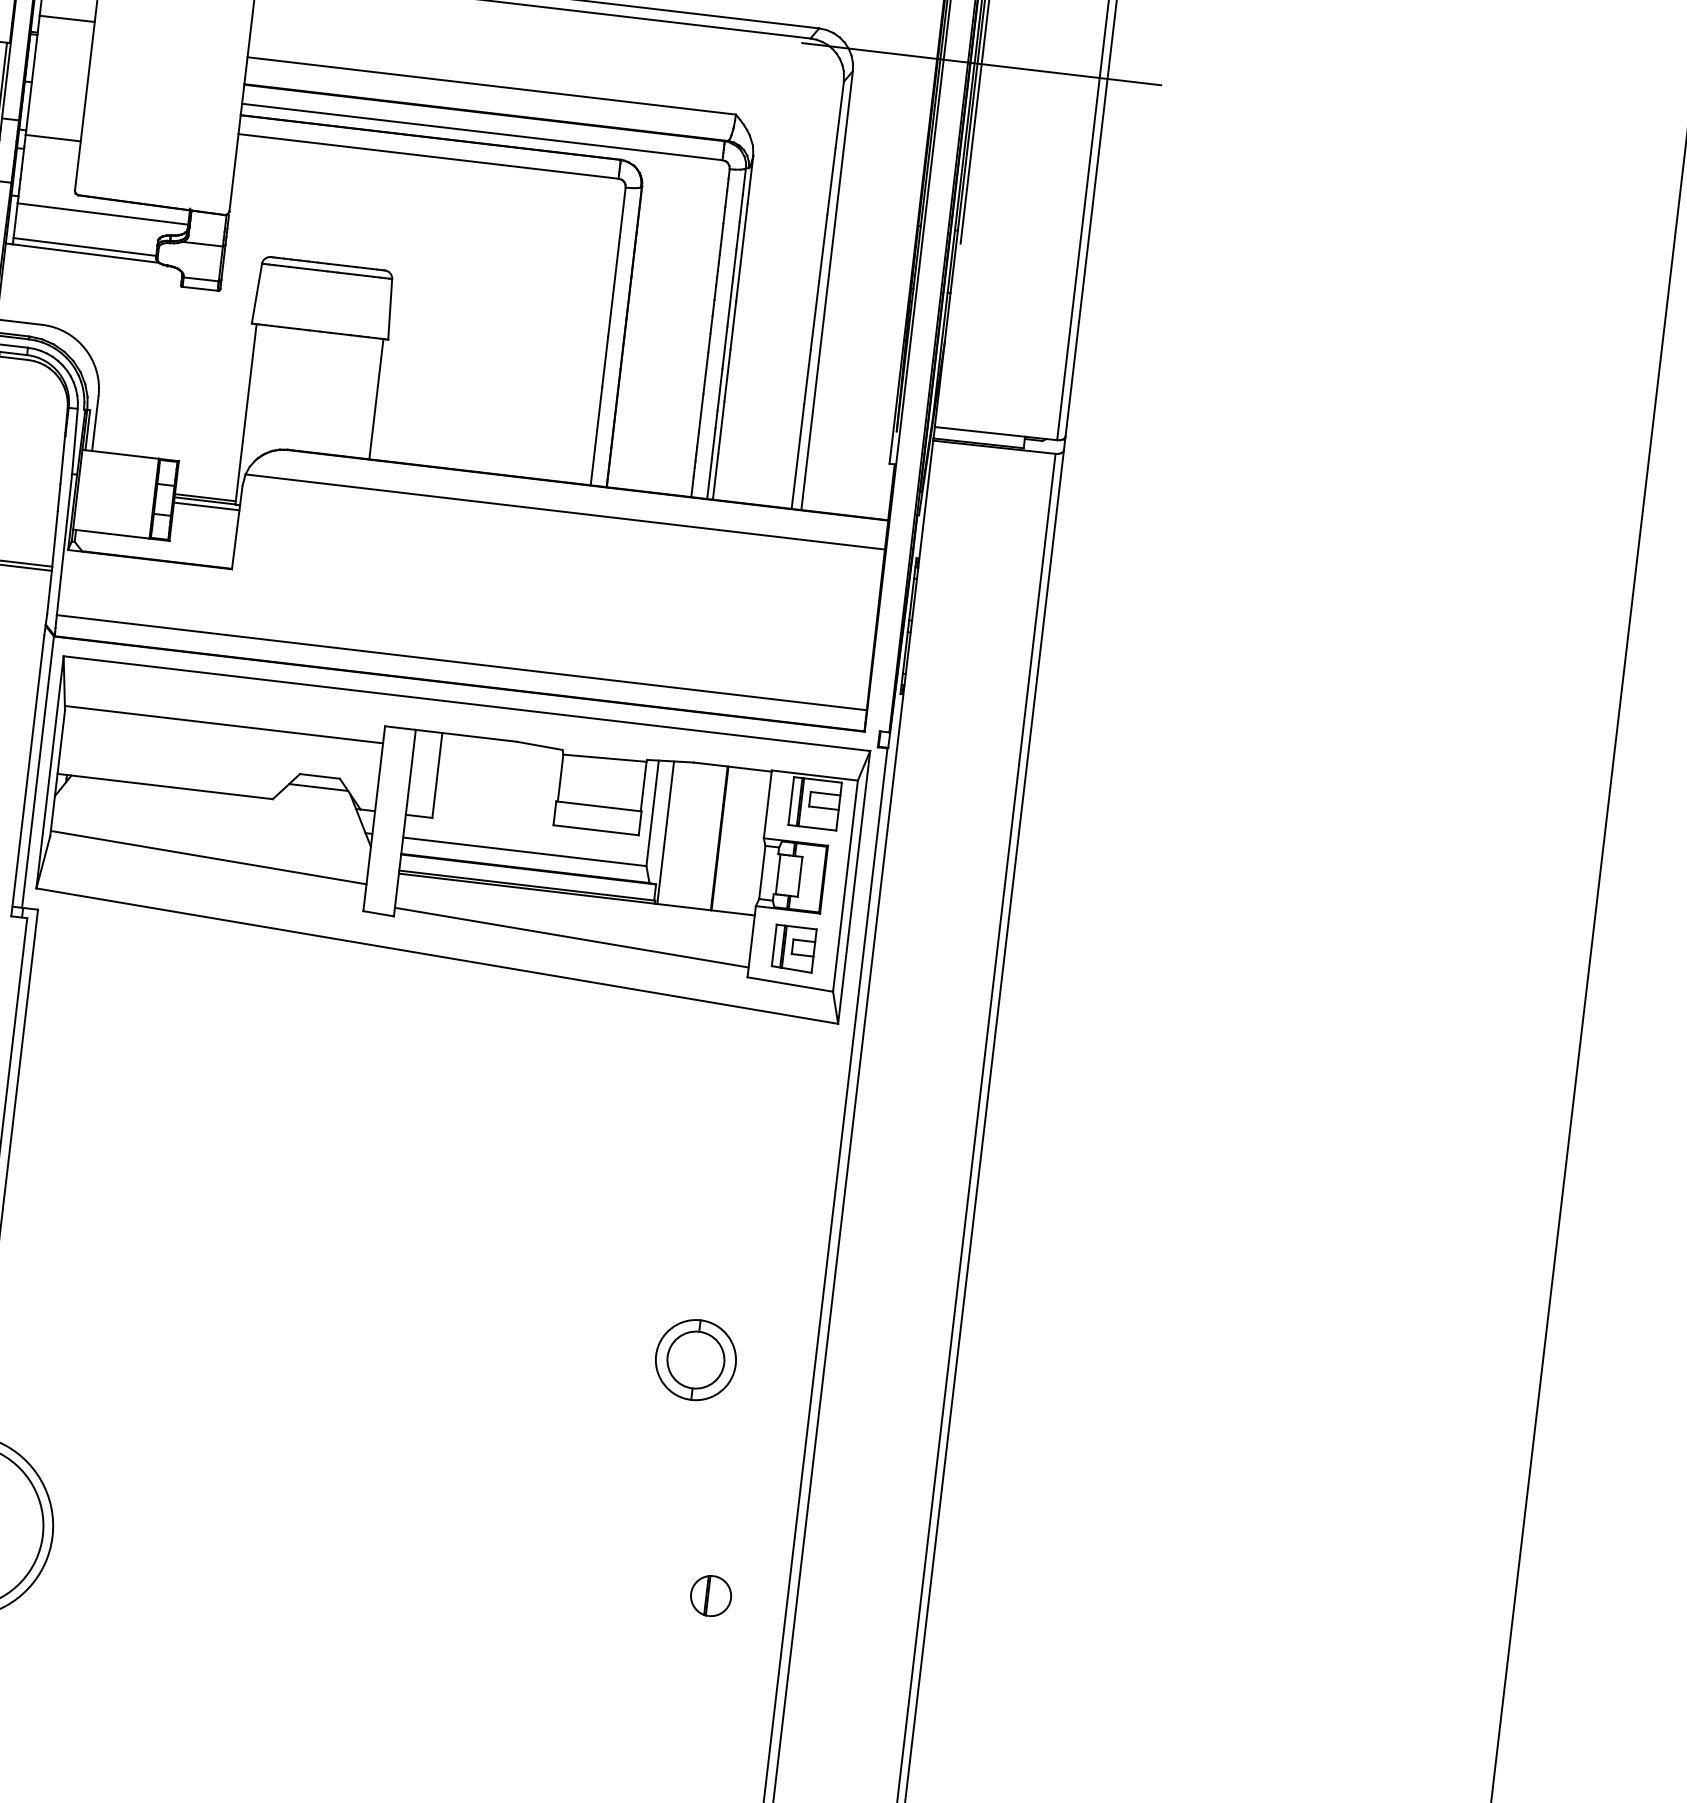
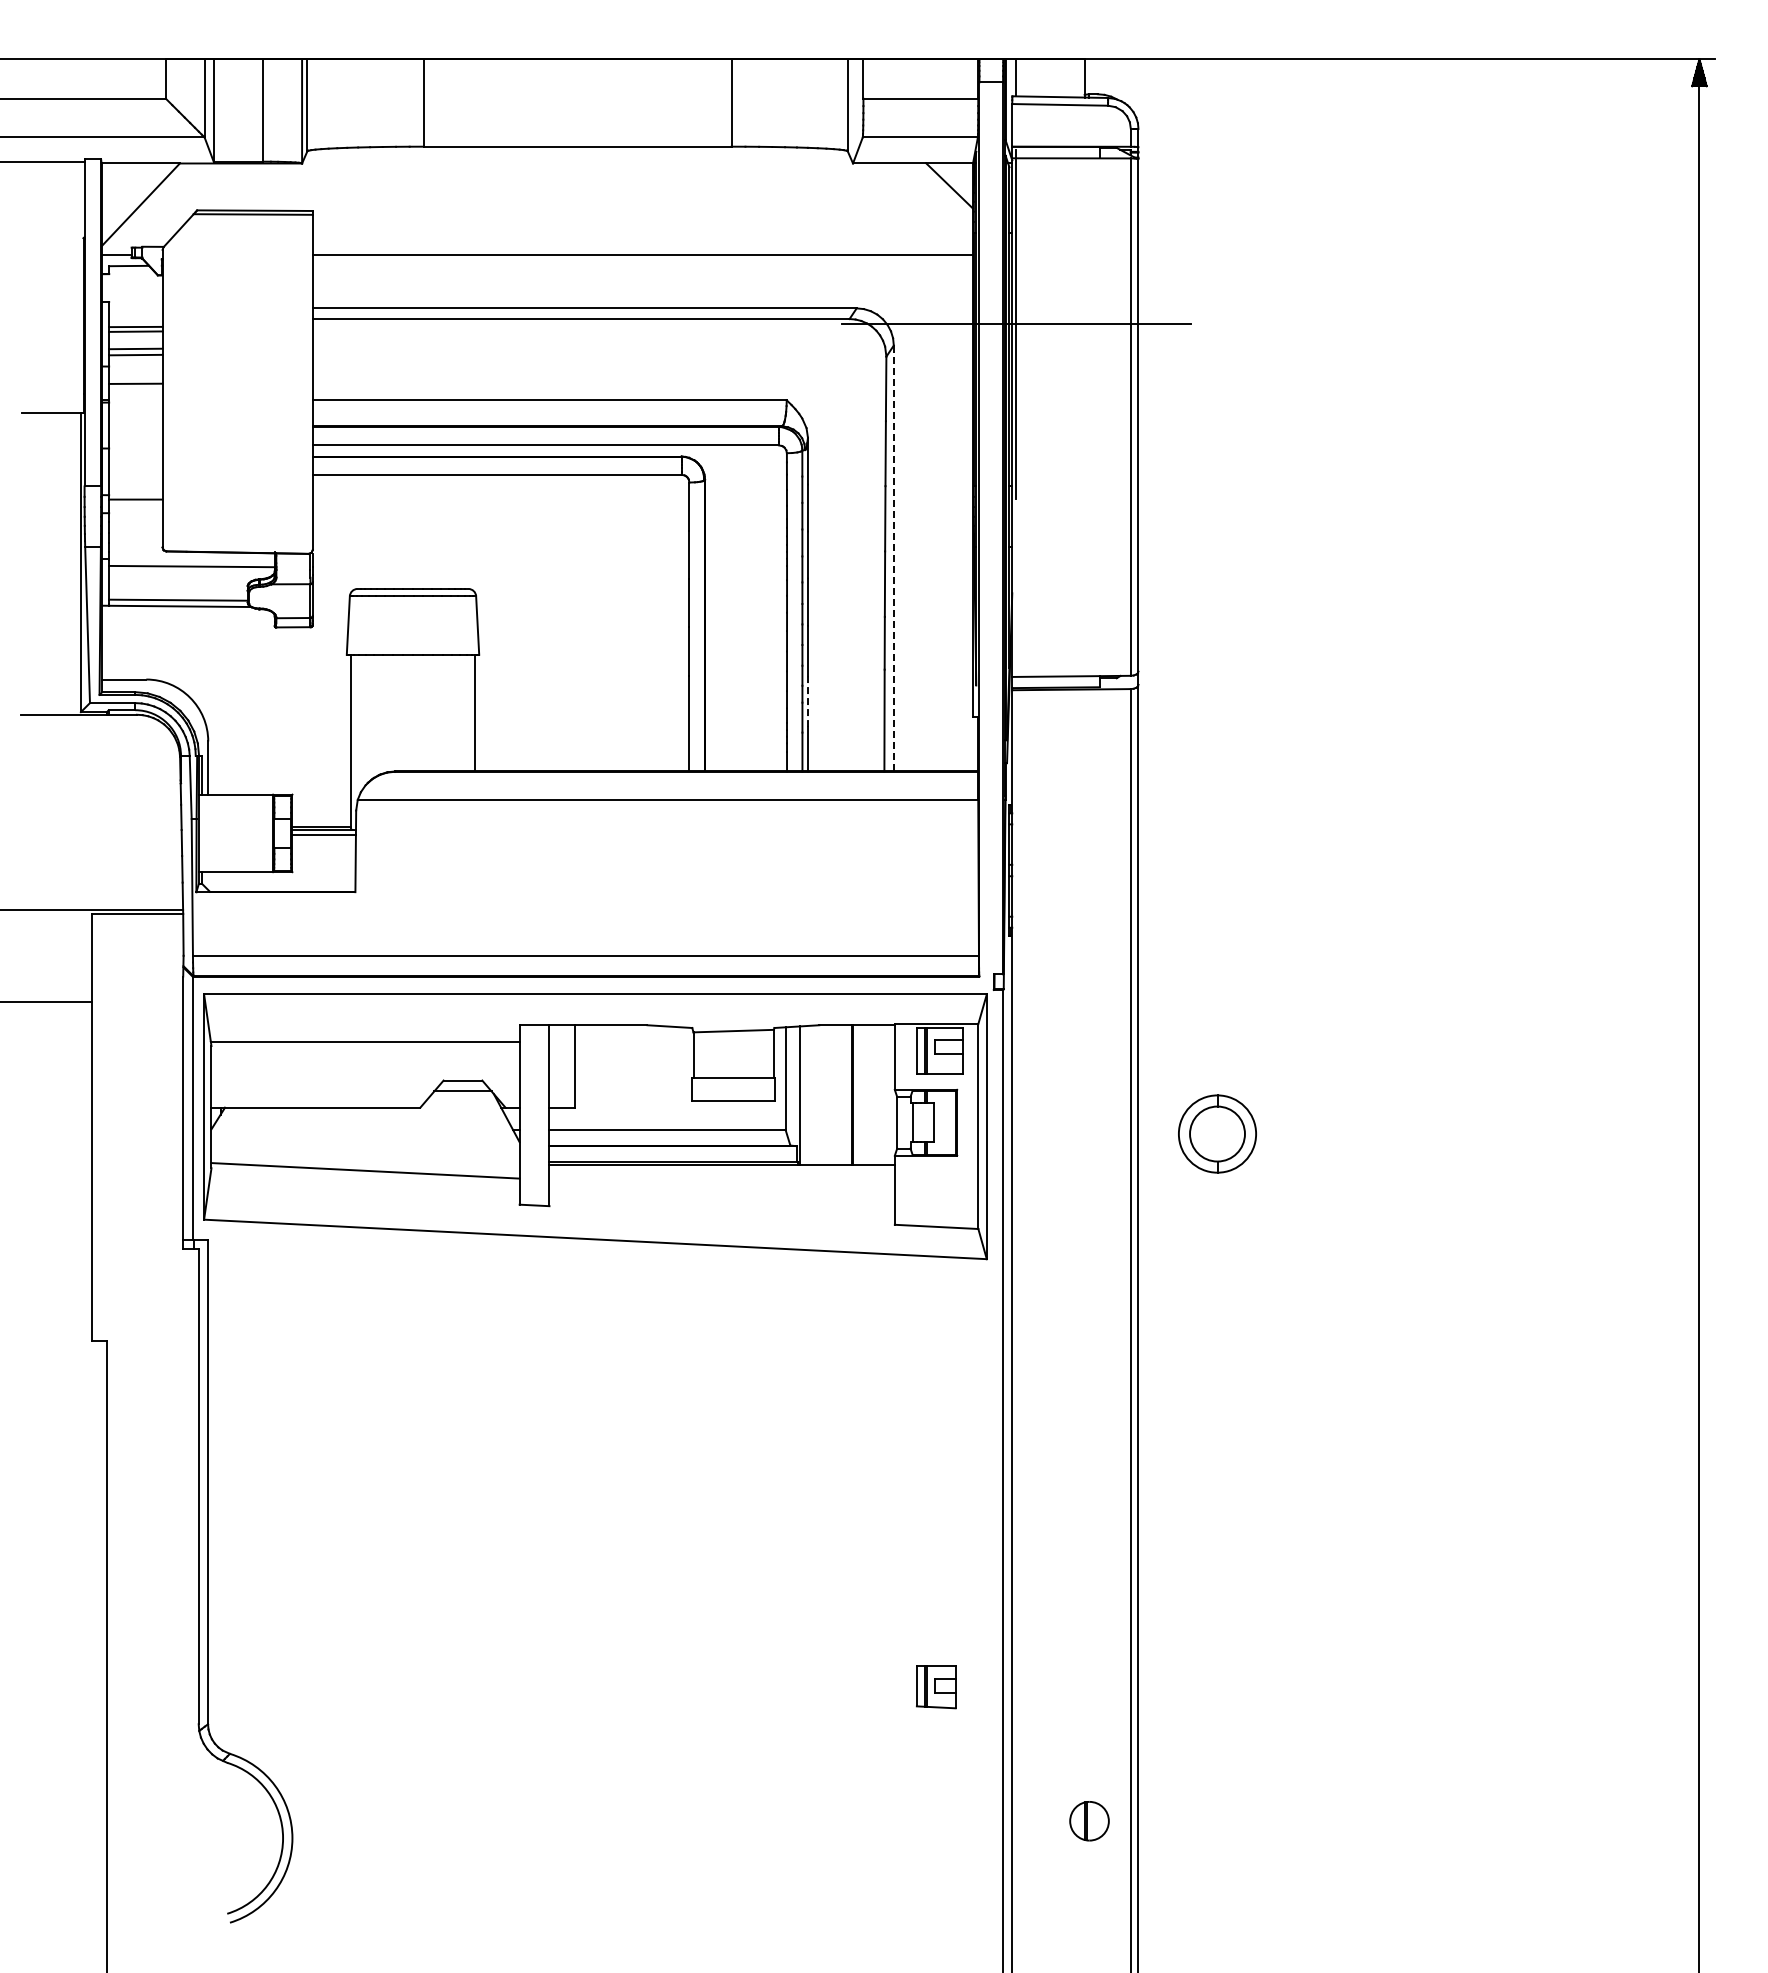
line: (826, 290) -> (893, 558), solid -> dashed
line: (720, 427) -> (807, 701), solid -> dashed
line: (571, 937) -> (721, 1206), removed
part: (794, 949) -> (936, 1687), moved
part: (696, 1359) -> (1217, 1133), moved
part: (711, 1596) -> (1089, 1821), moved

